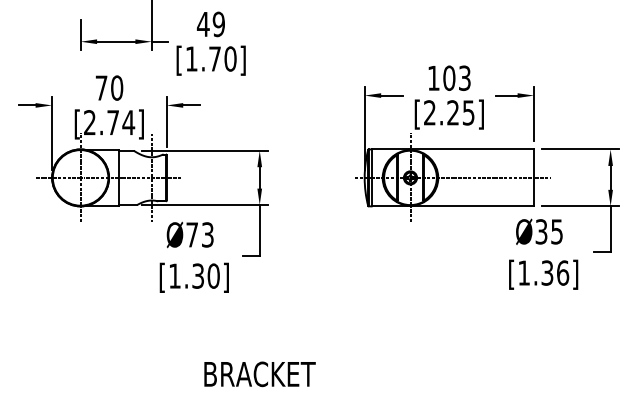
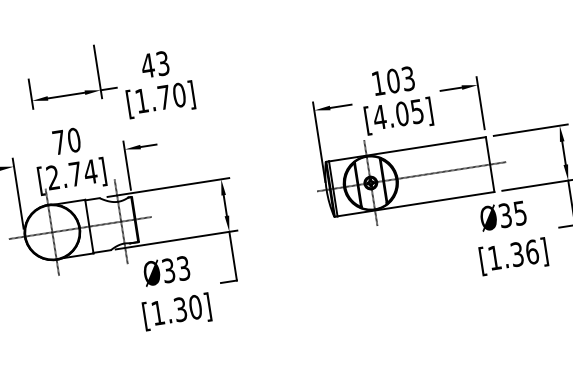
text: (218, 23) -> (162, 62), 49 -> 43
text: (441, 112) -> (390, 115), [2.25] -> [4.05]
text: (192, 234) -> (168, 270), Ø73 -> Ø33

